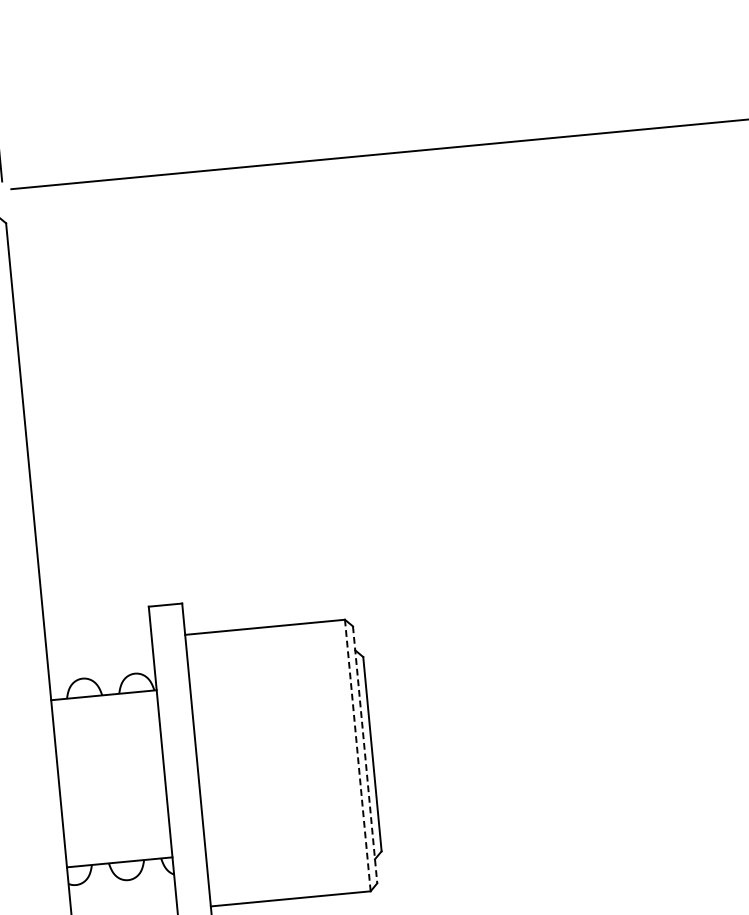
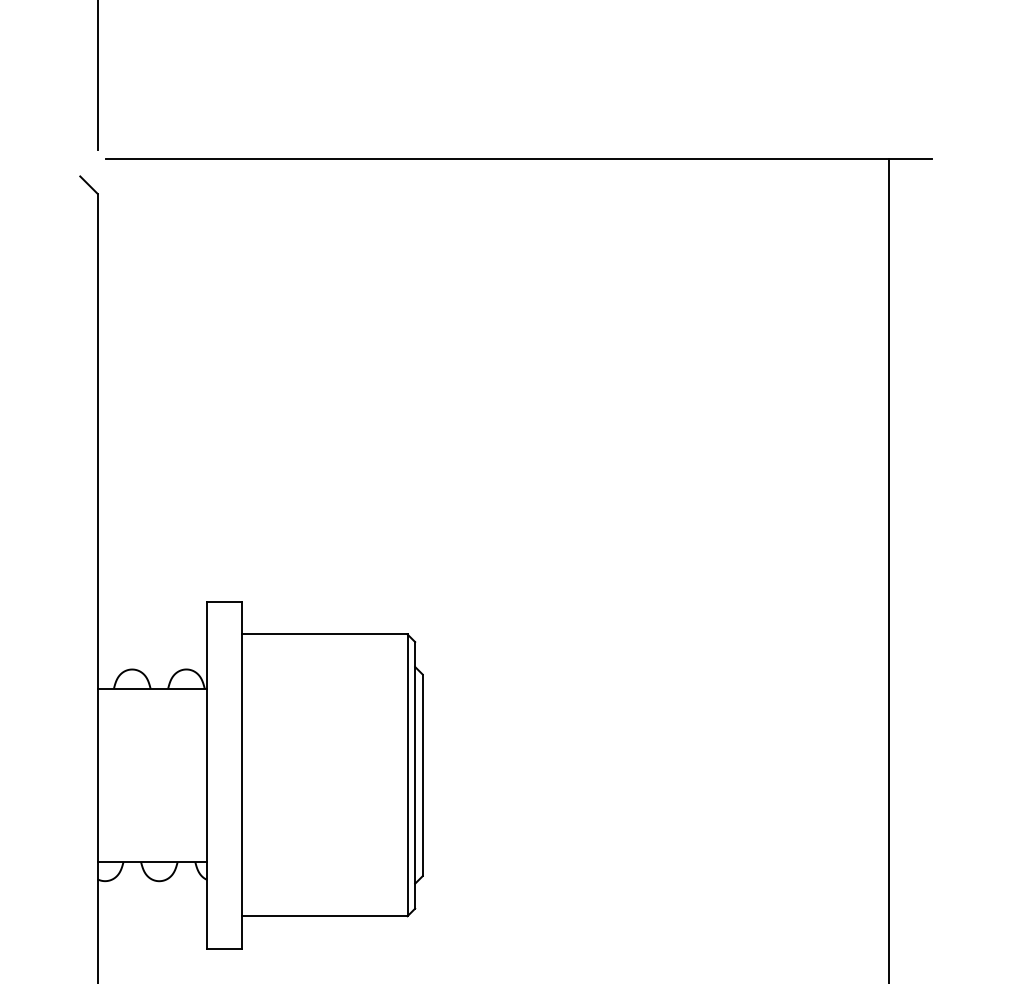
line: (365, 754) -> (415, 775), dashed -> solid
line: (357, 755) -> (407, 775), dashed -> solid

